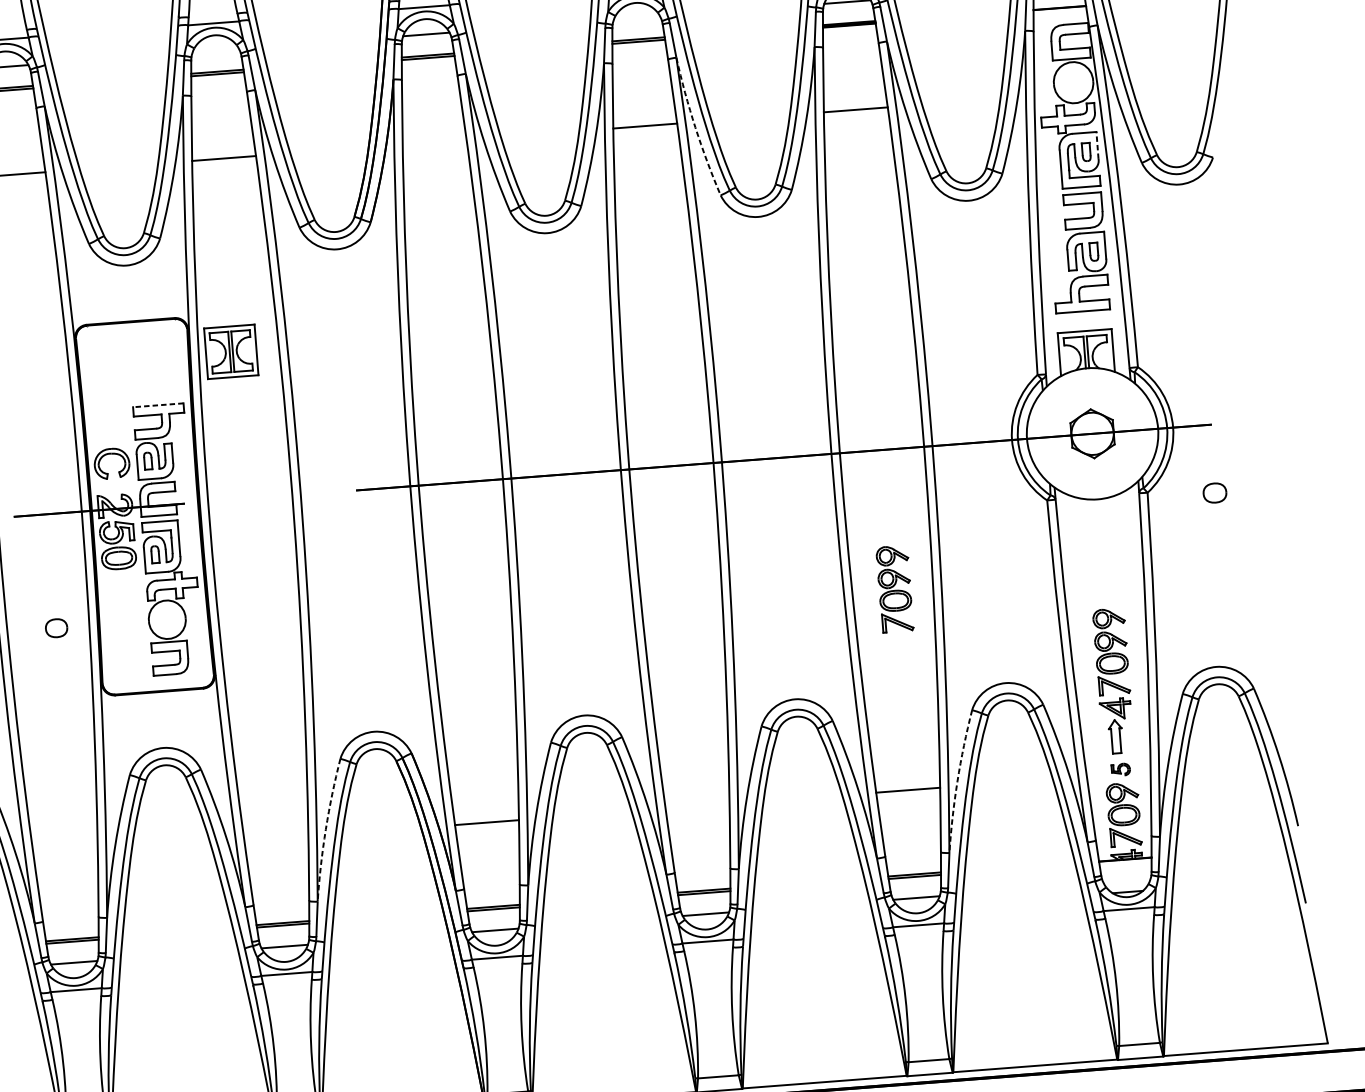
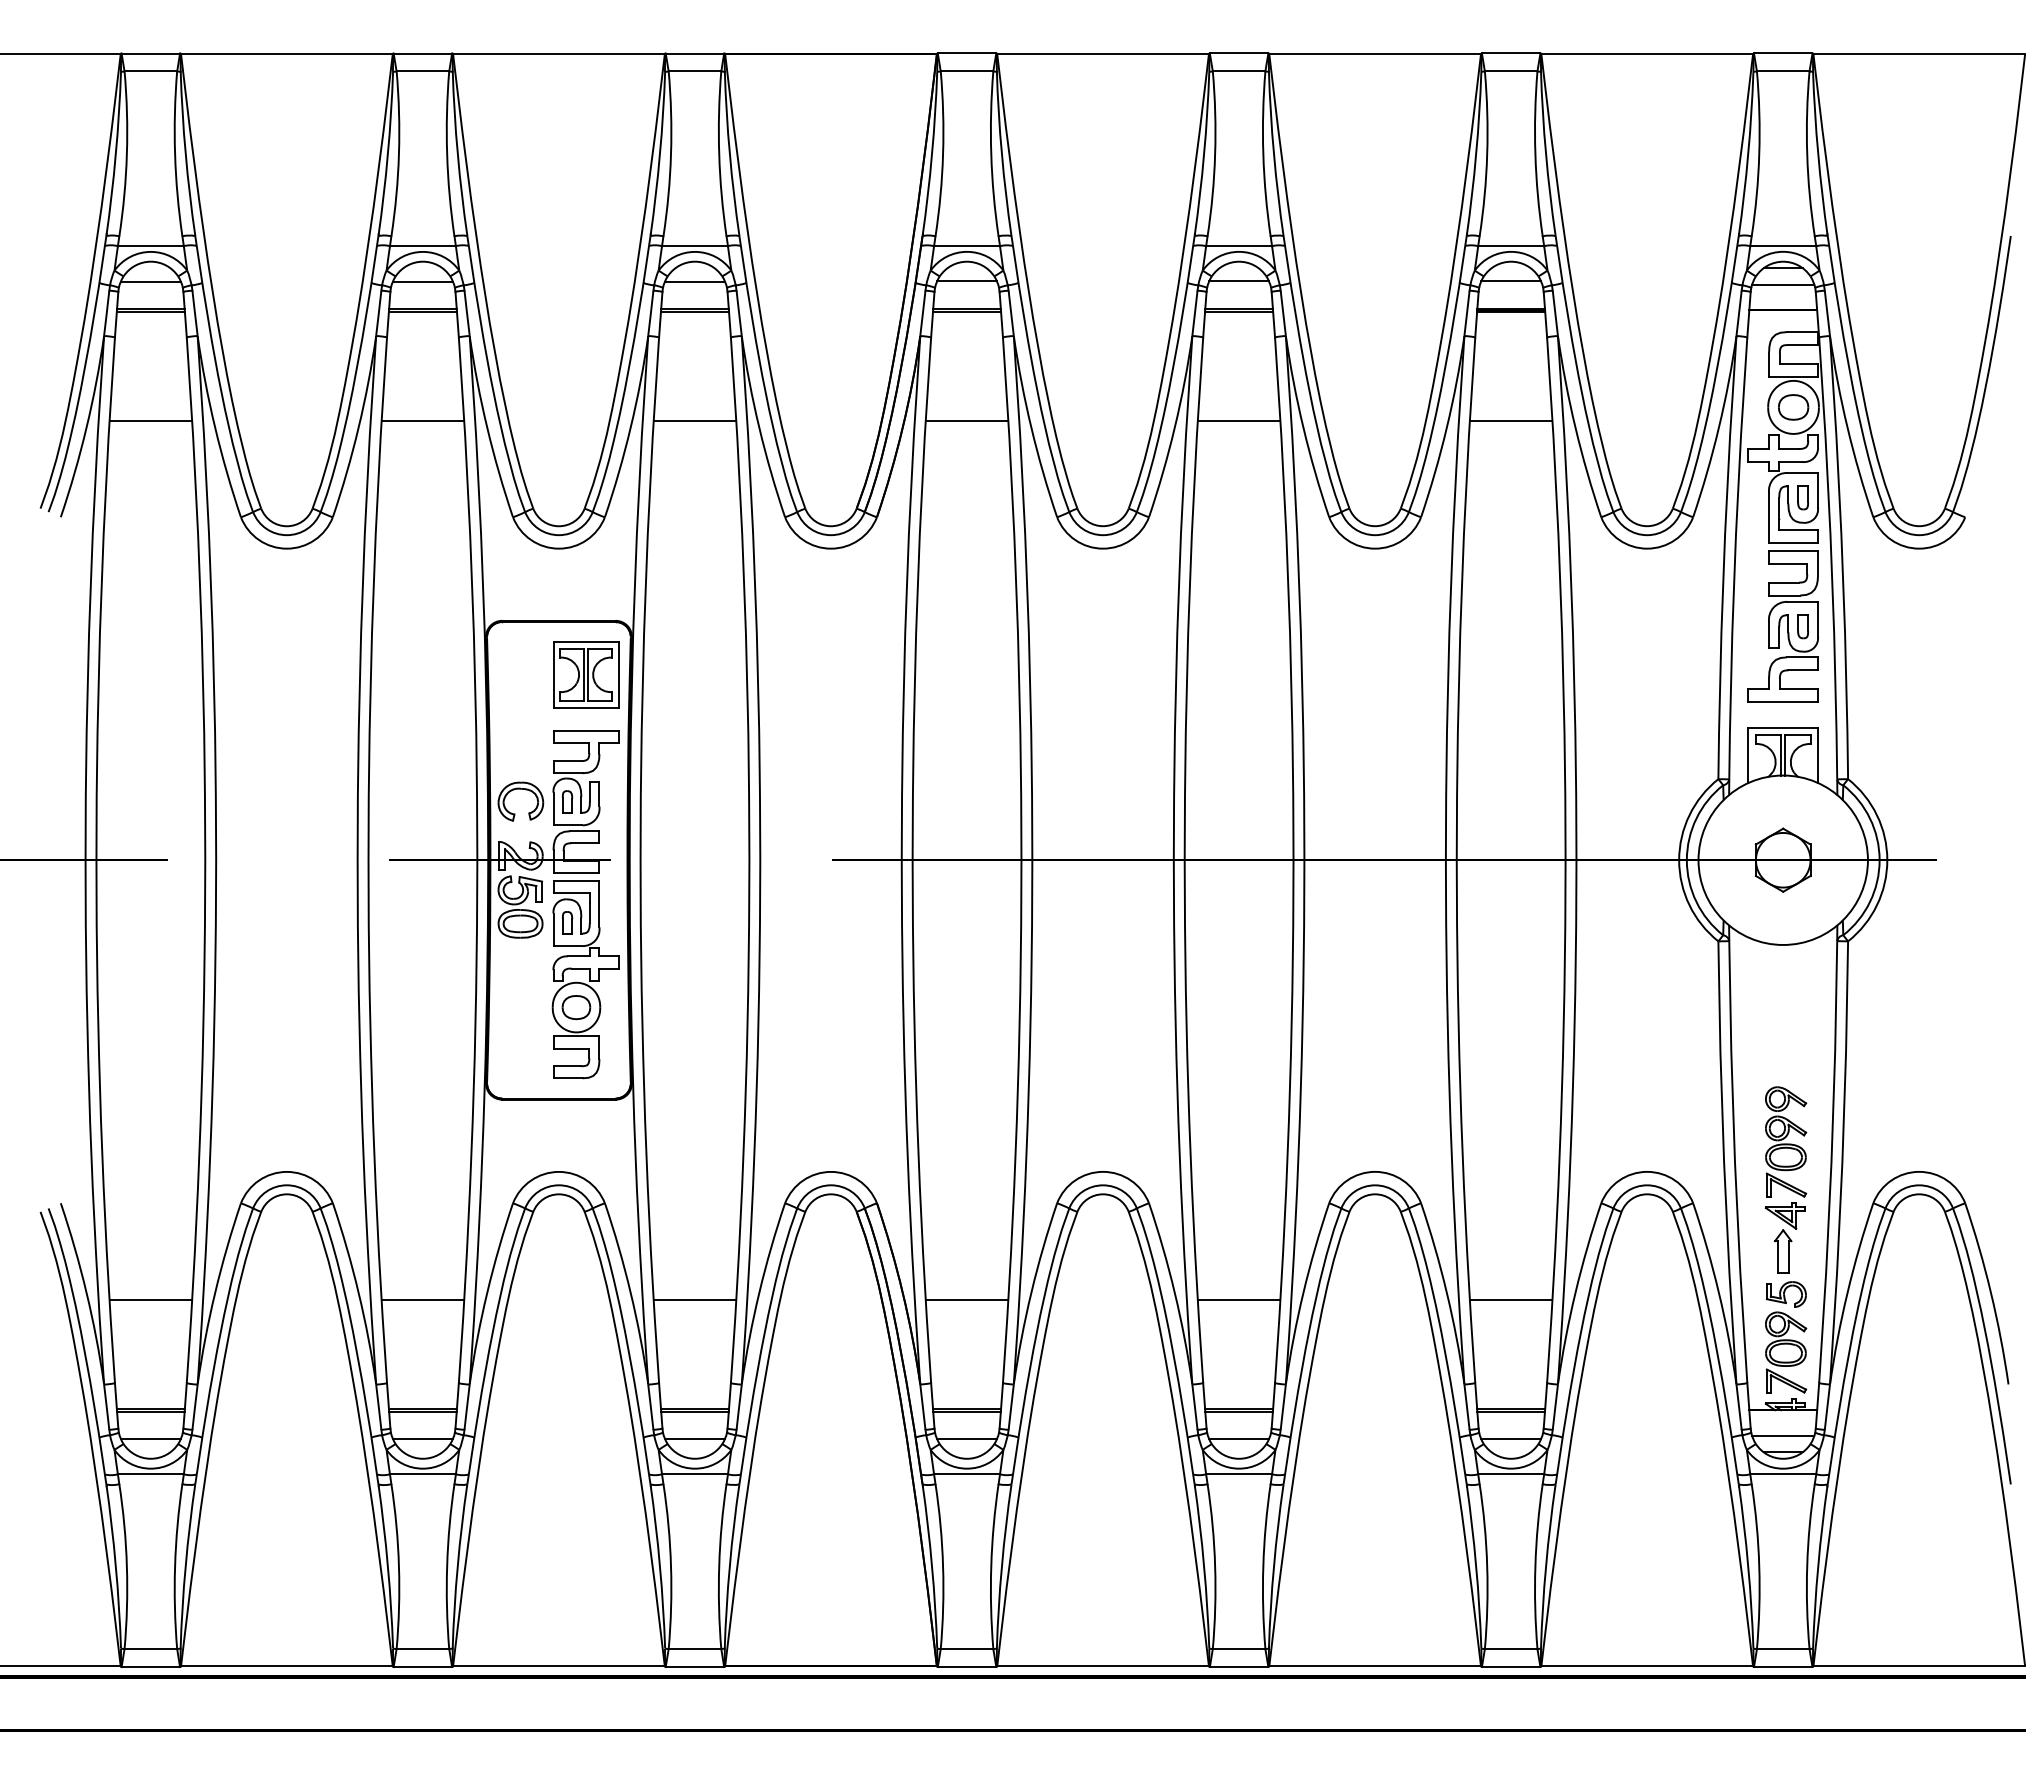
line: (637, 18) -> (1239, 281), added
line: (215, 50) -> (694, 281), added
arc: (695, 127) -> (1303, 427), dashed -> solid
line: (434, 142) -> (966, 420), added
line: (1097, 144) -> (1818, 489), dashed -> solid
part: (231, 351) -> (586, 674), moved
line: (158, 405) -> (586, 731), dashed -> solid
part: (1214, 493) -> (1793, 407), moved
part: (895, 588) -> (1514, 1039), removed
part: (56, 628) -> (576, 1007), moved
part: (1120, 769) -> (1786, 1294), size x1.67
arc: (957, 780) -> (1575, 1292), dashed -> solid
line: (697, 806) -> (1238, 1299), added
arc: (325, 829) -> (759, 1292), dashed -> solid
line: (276, 838) -> (694, 1299), added
line: (65, 854) -> (422, 1299), added
line: (1127, 879) -> (1783, 1435), added

